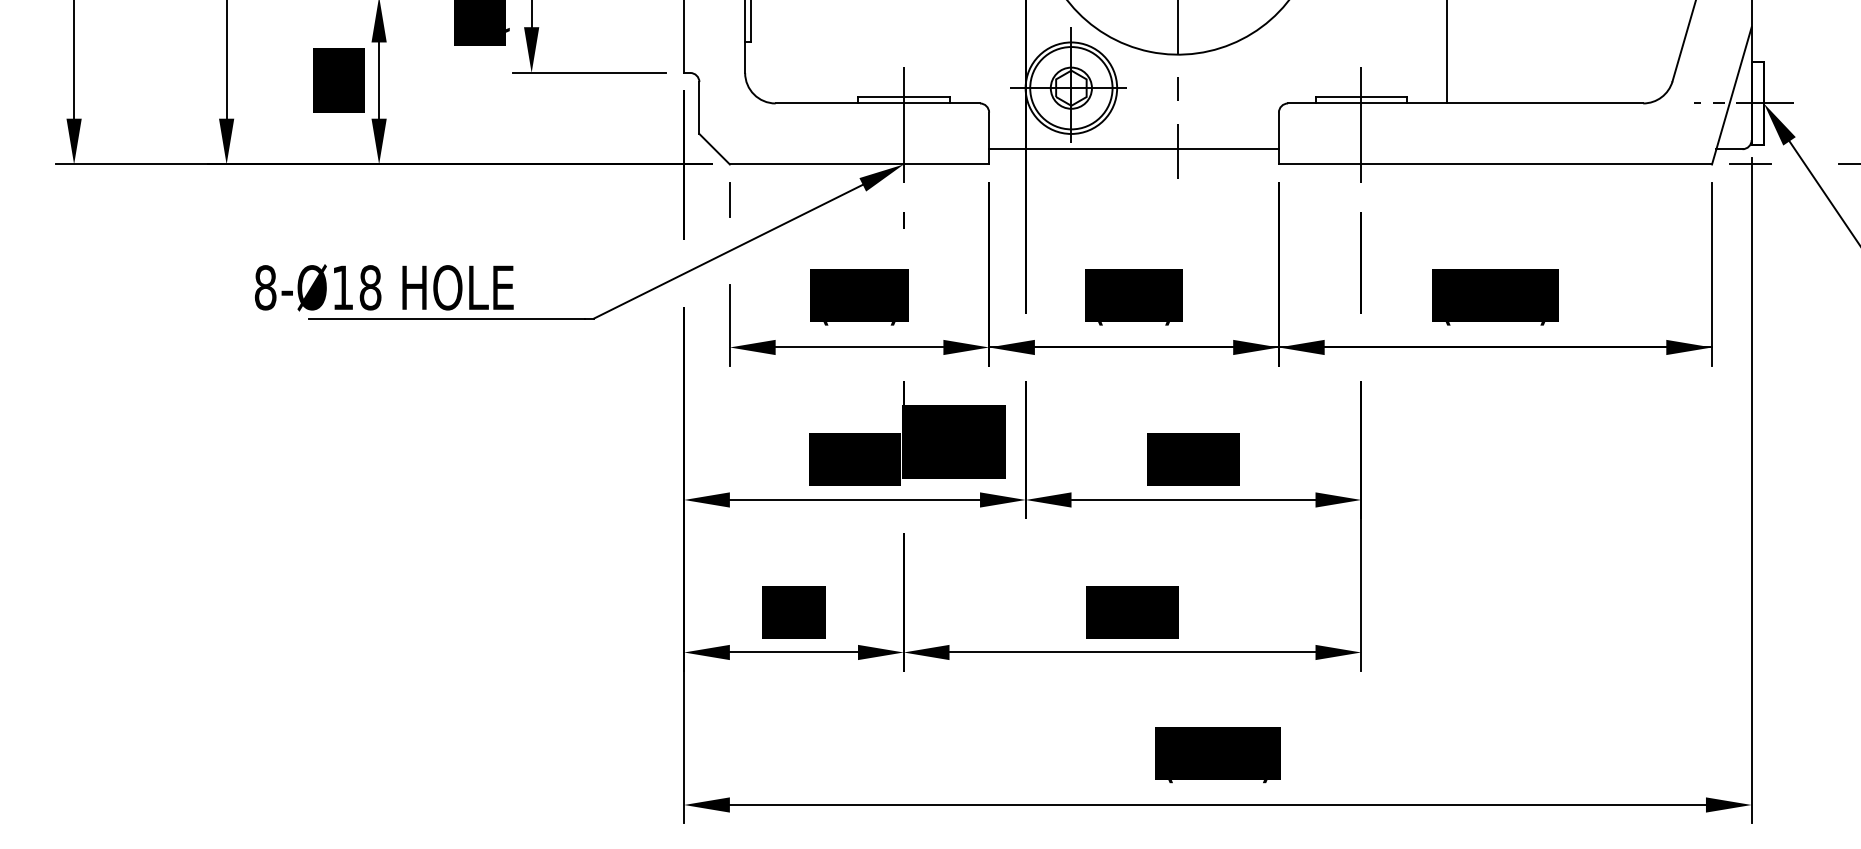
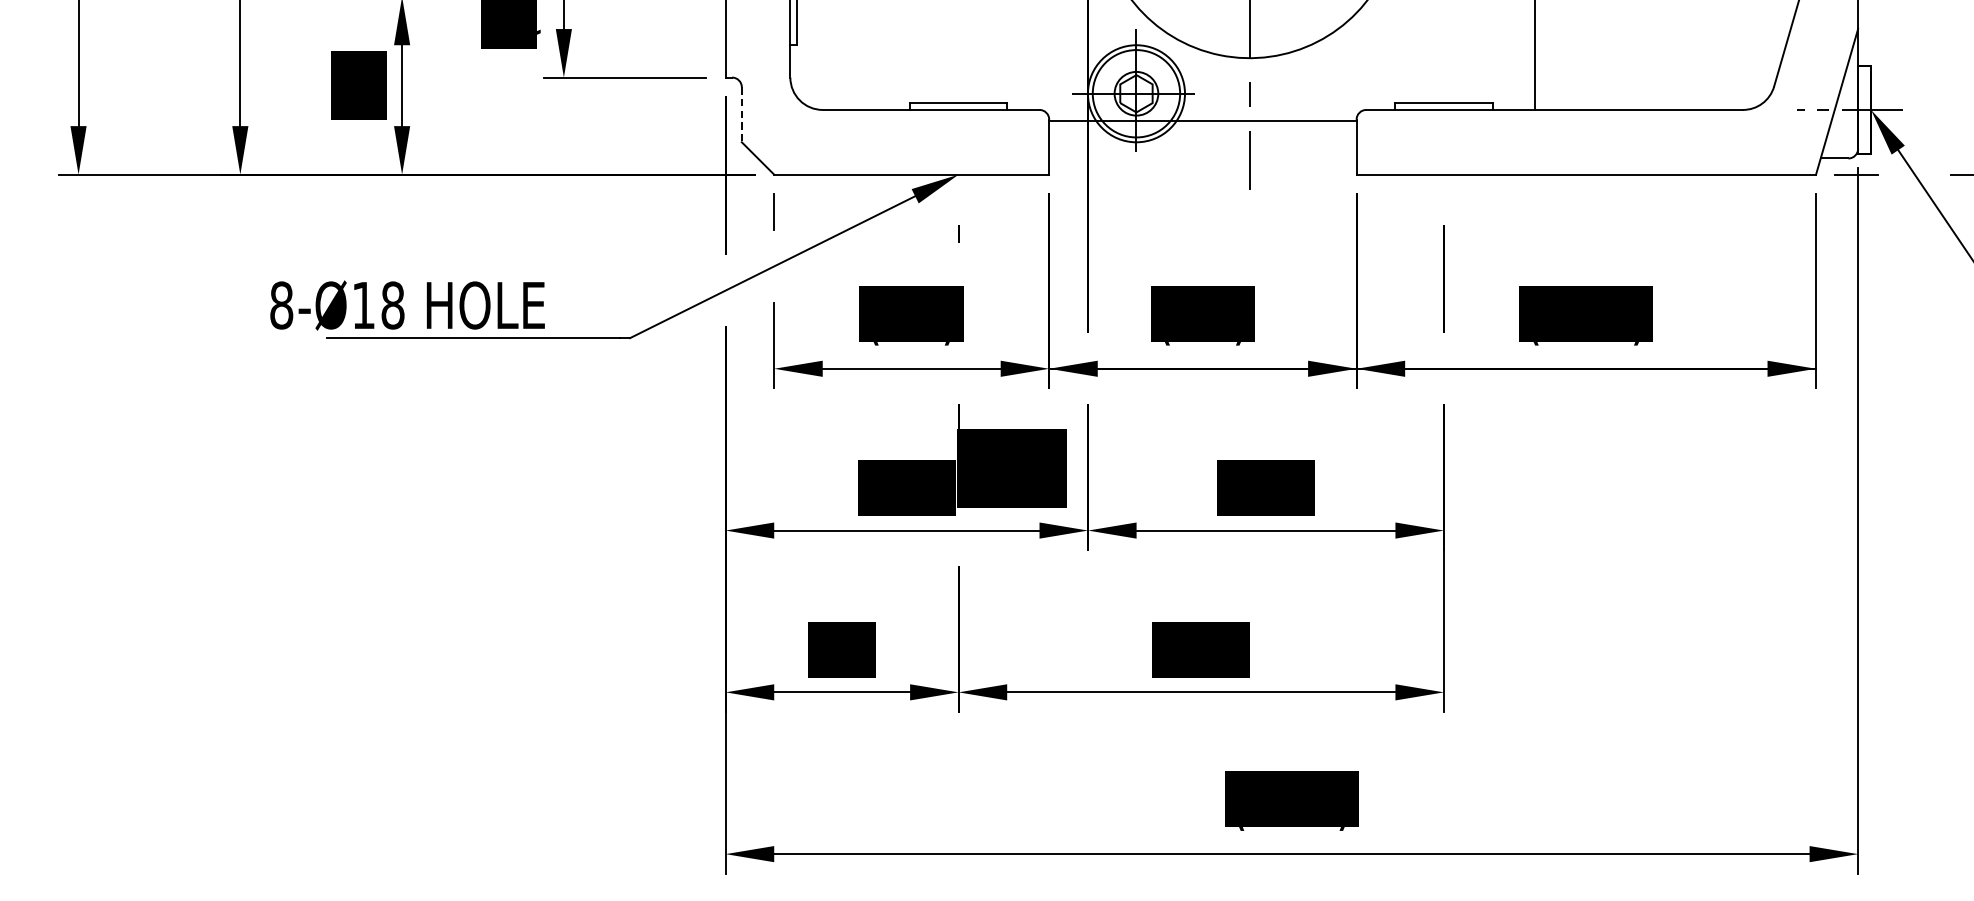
line: (699, 108) -> (741, 115), solid -> dashed
line: (903, 130) -> (958, 138), removed
line: (1361, 130) -> (1444, 138), removed
line: (1133, 149) -> (1202, 121), moved

